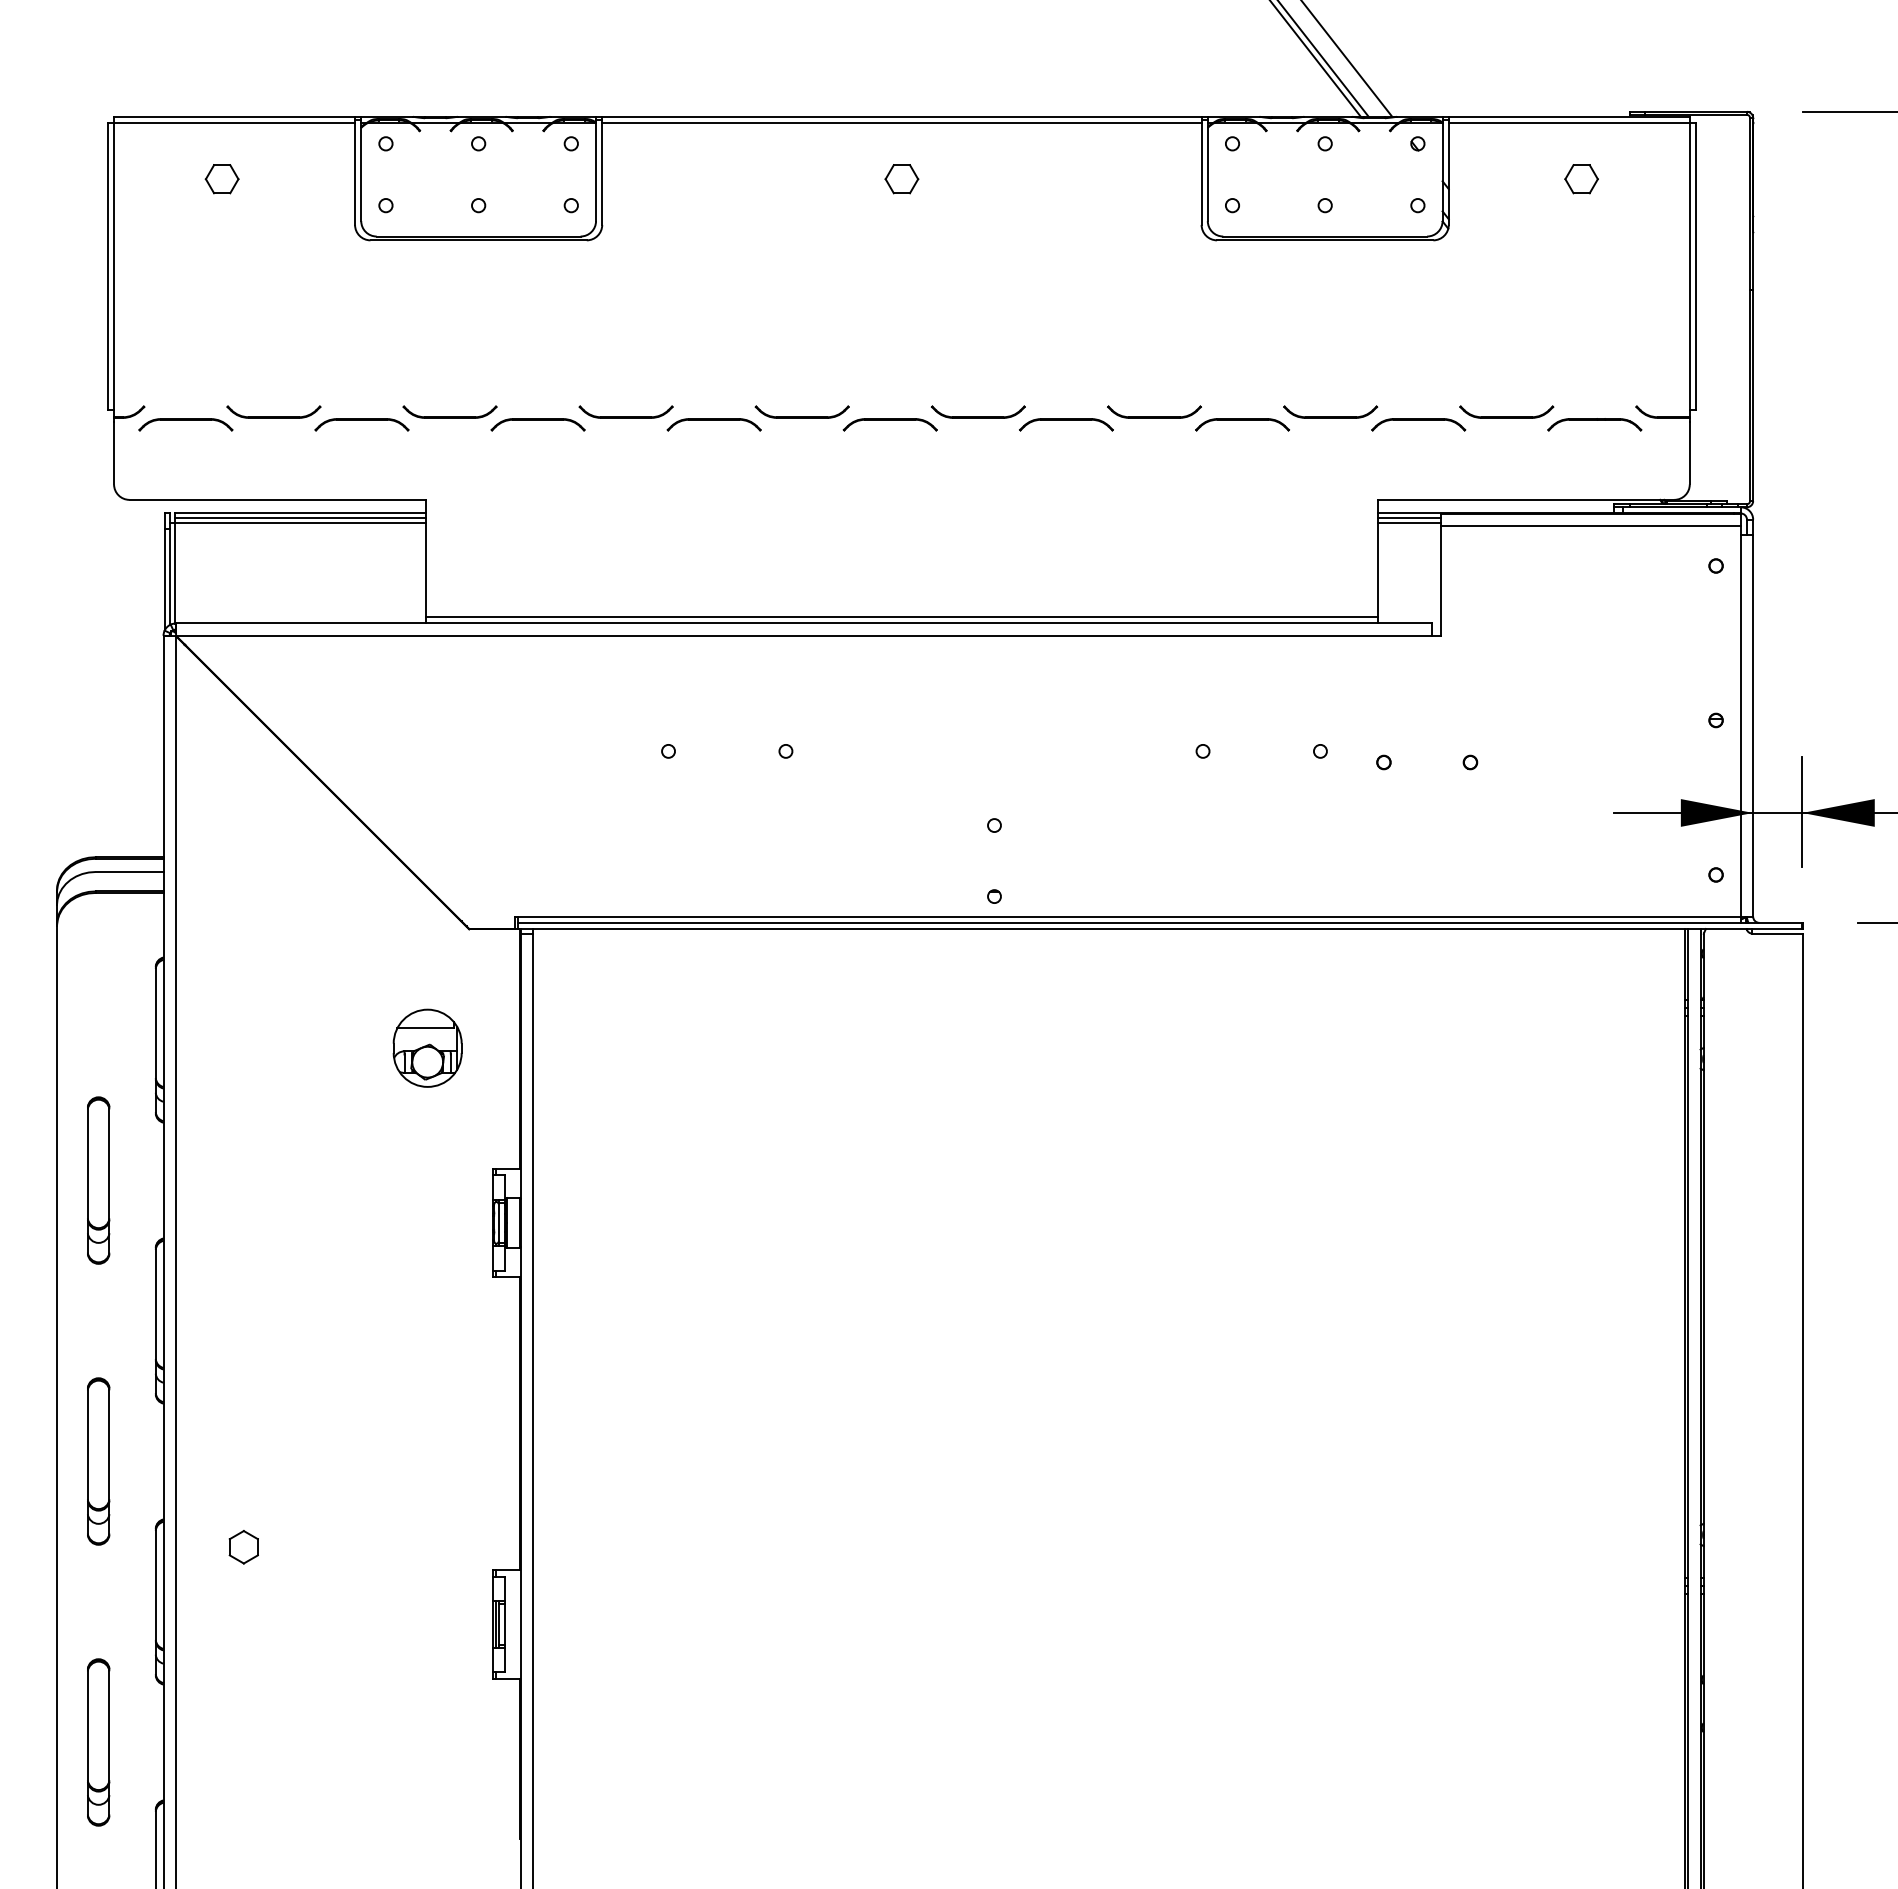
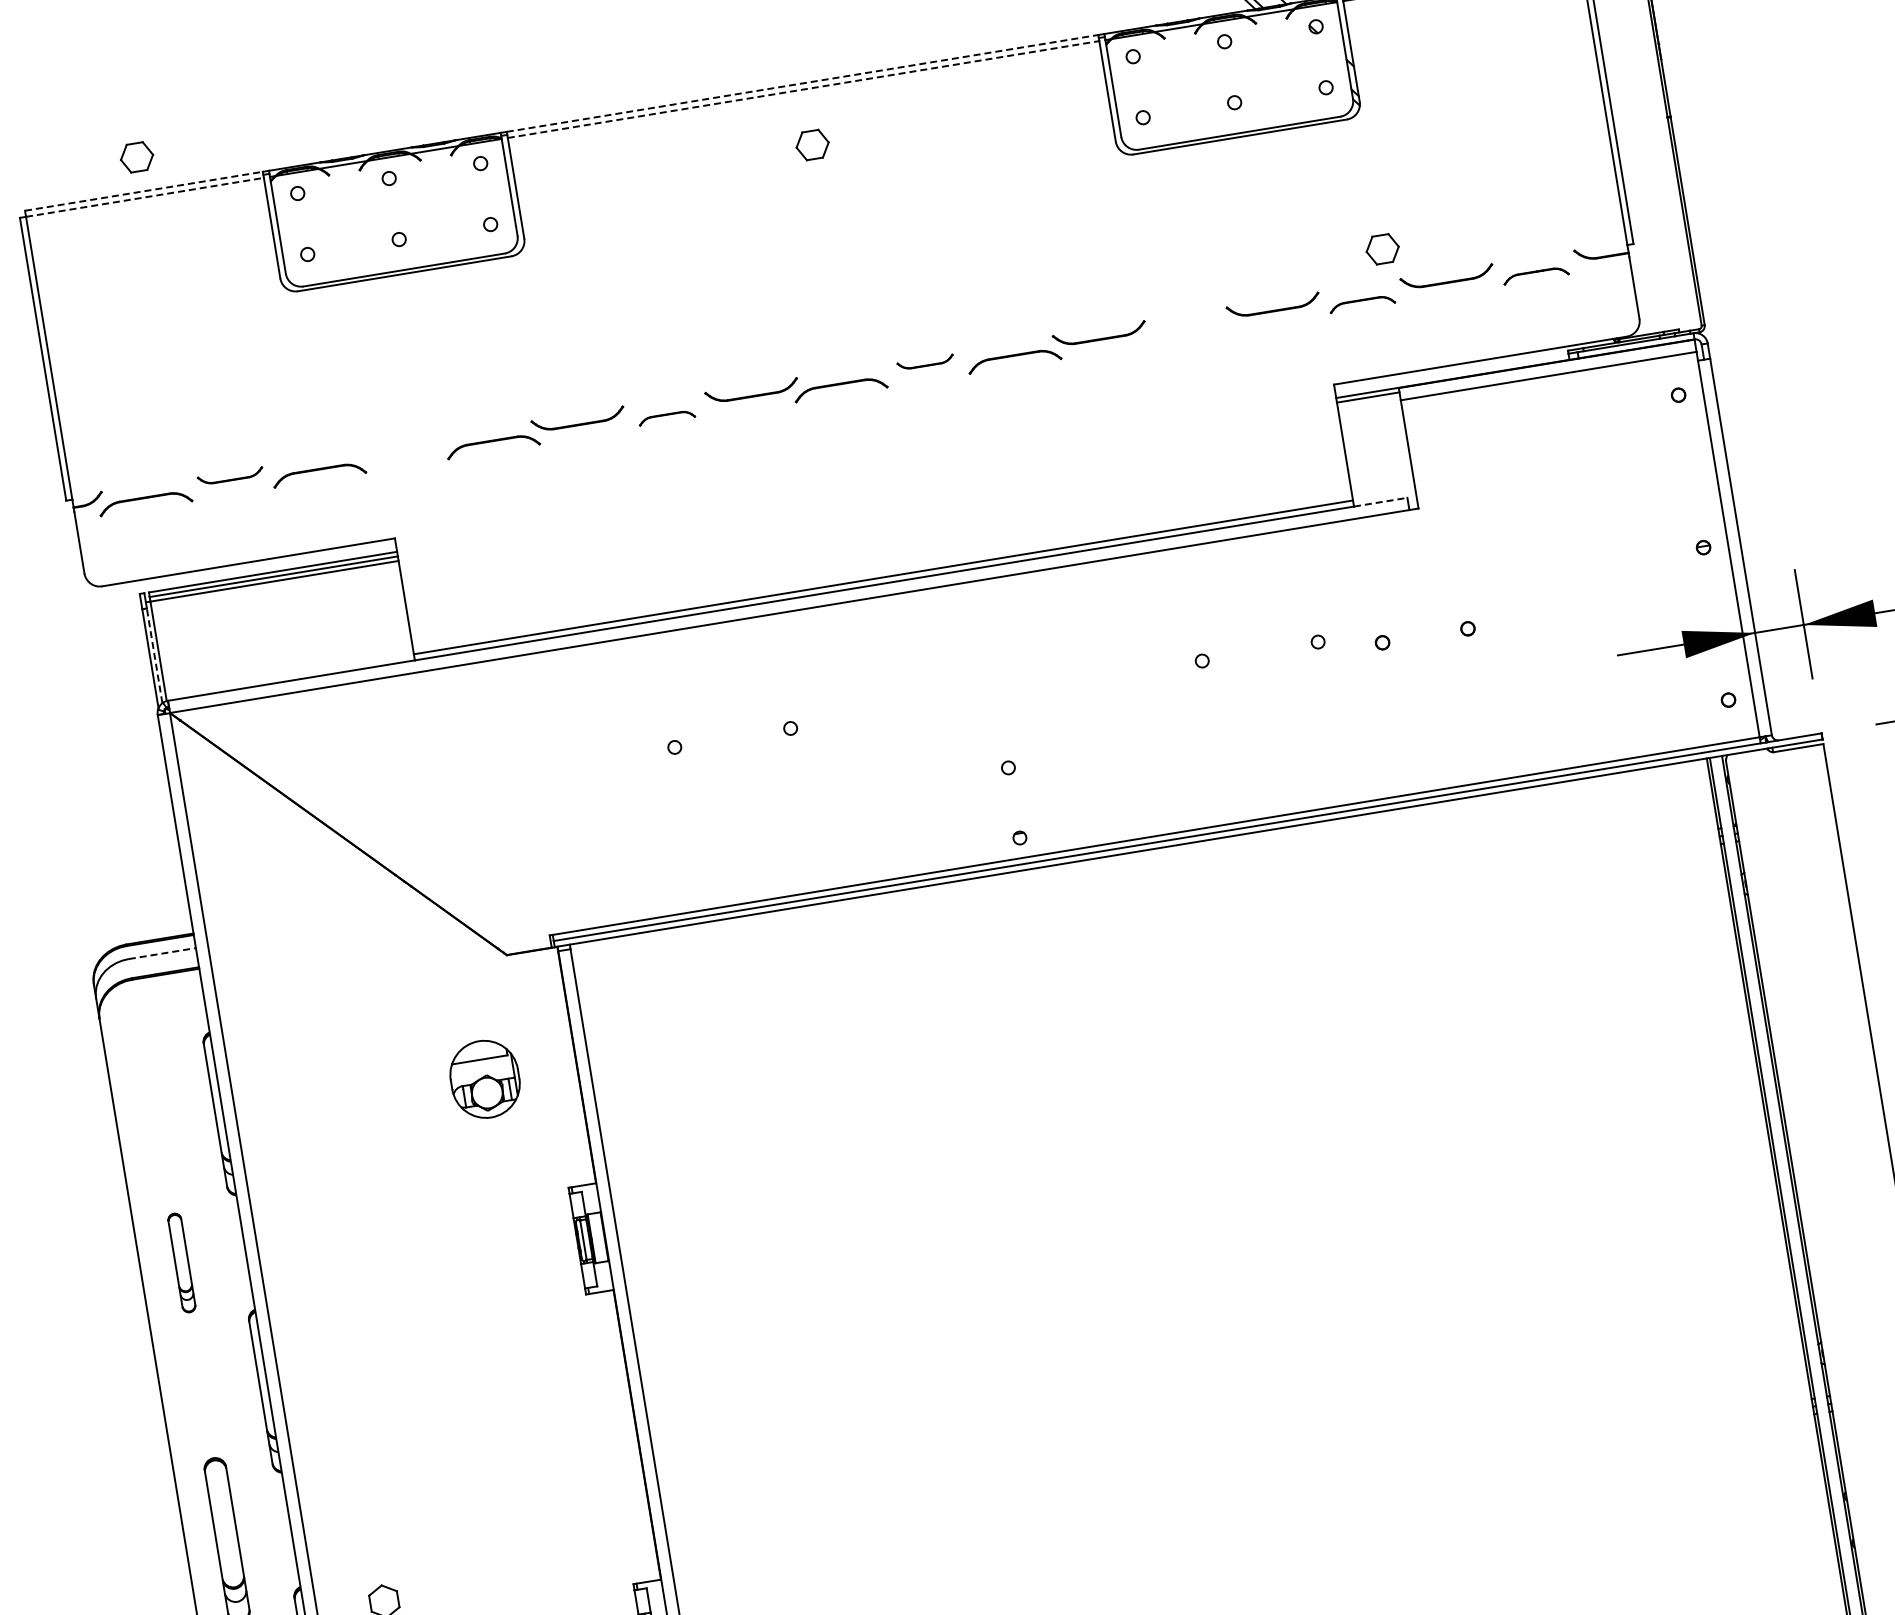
line: (235, 116) -> (144, 190), solid -> dashed
line: (901, 116) -> (802, 83), solid -> dashed
line: (235, 122) -> (145, 196), solid -> dashed
line: (901, 122) -> (803, 89), solid -> dashed
part: (221, 179) -> (136, 157), moved
part: (1581, 179) -> (1382, 249), moved
part: (273, 411) -> (230, 475), size x0.7
part: (449, 411) -> (403, 447), removed
part: (977, 411) -> (924, 362), size x0.6
part: (713, 424) -> (666, 417), size x0.6
part: (1242, 424) -> (1188, 332), removed
part: (1418, 424) -> (1362, 303), size x0.7
part: (1594, 424) -> (1535, 275), size x0.7
line: (1409, 522) -> (1369, 401), removed
line: (170, 576) -> (155, 655), solid -> dashed
line: (1405, 623) -> (1381, 502), solid -> dashed
line: (129, 872) -> (162, 954), solid -> dashed
part: (98, 1180) -> (181, 1263), size x0.6

